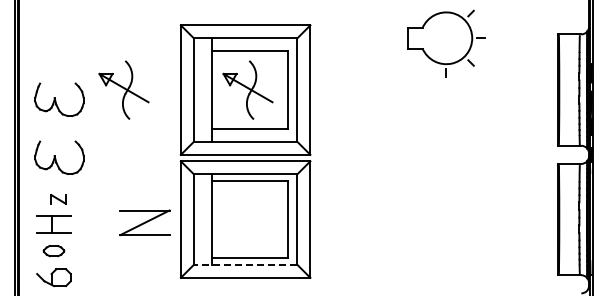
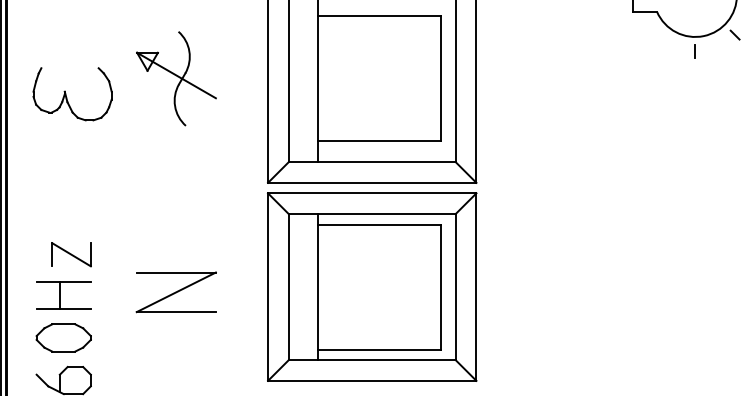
part: (247, 89) -> (375, 77), removed
part: (59, 157) -> (72, 187), removed
part: (58, 199) -> (70, 254), size x1.67
part: (144, 222) -> (175, 291), moved
part: (53, 250) -> (62, 336), size x1.67
line: (245, 264) -> (371, 359), dashed -> solid

